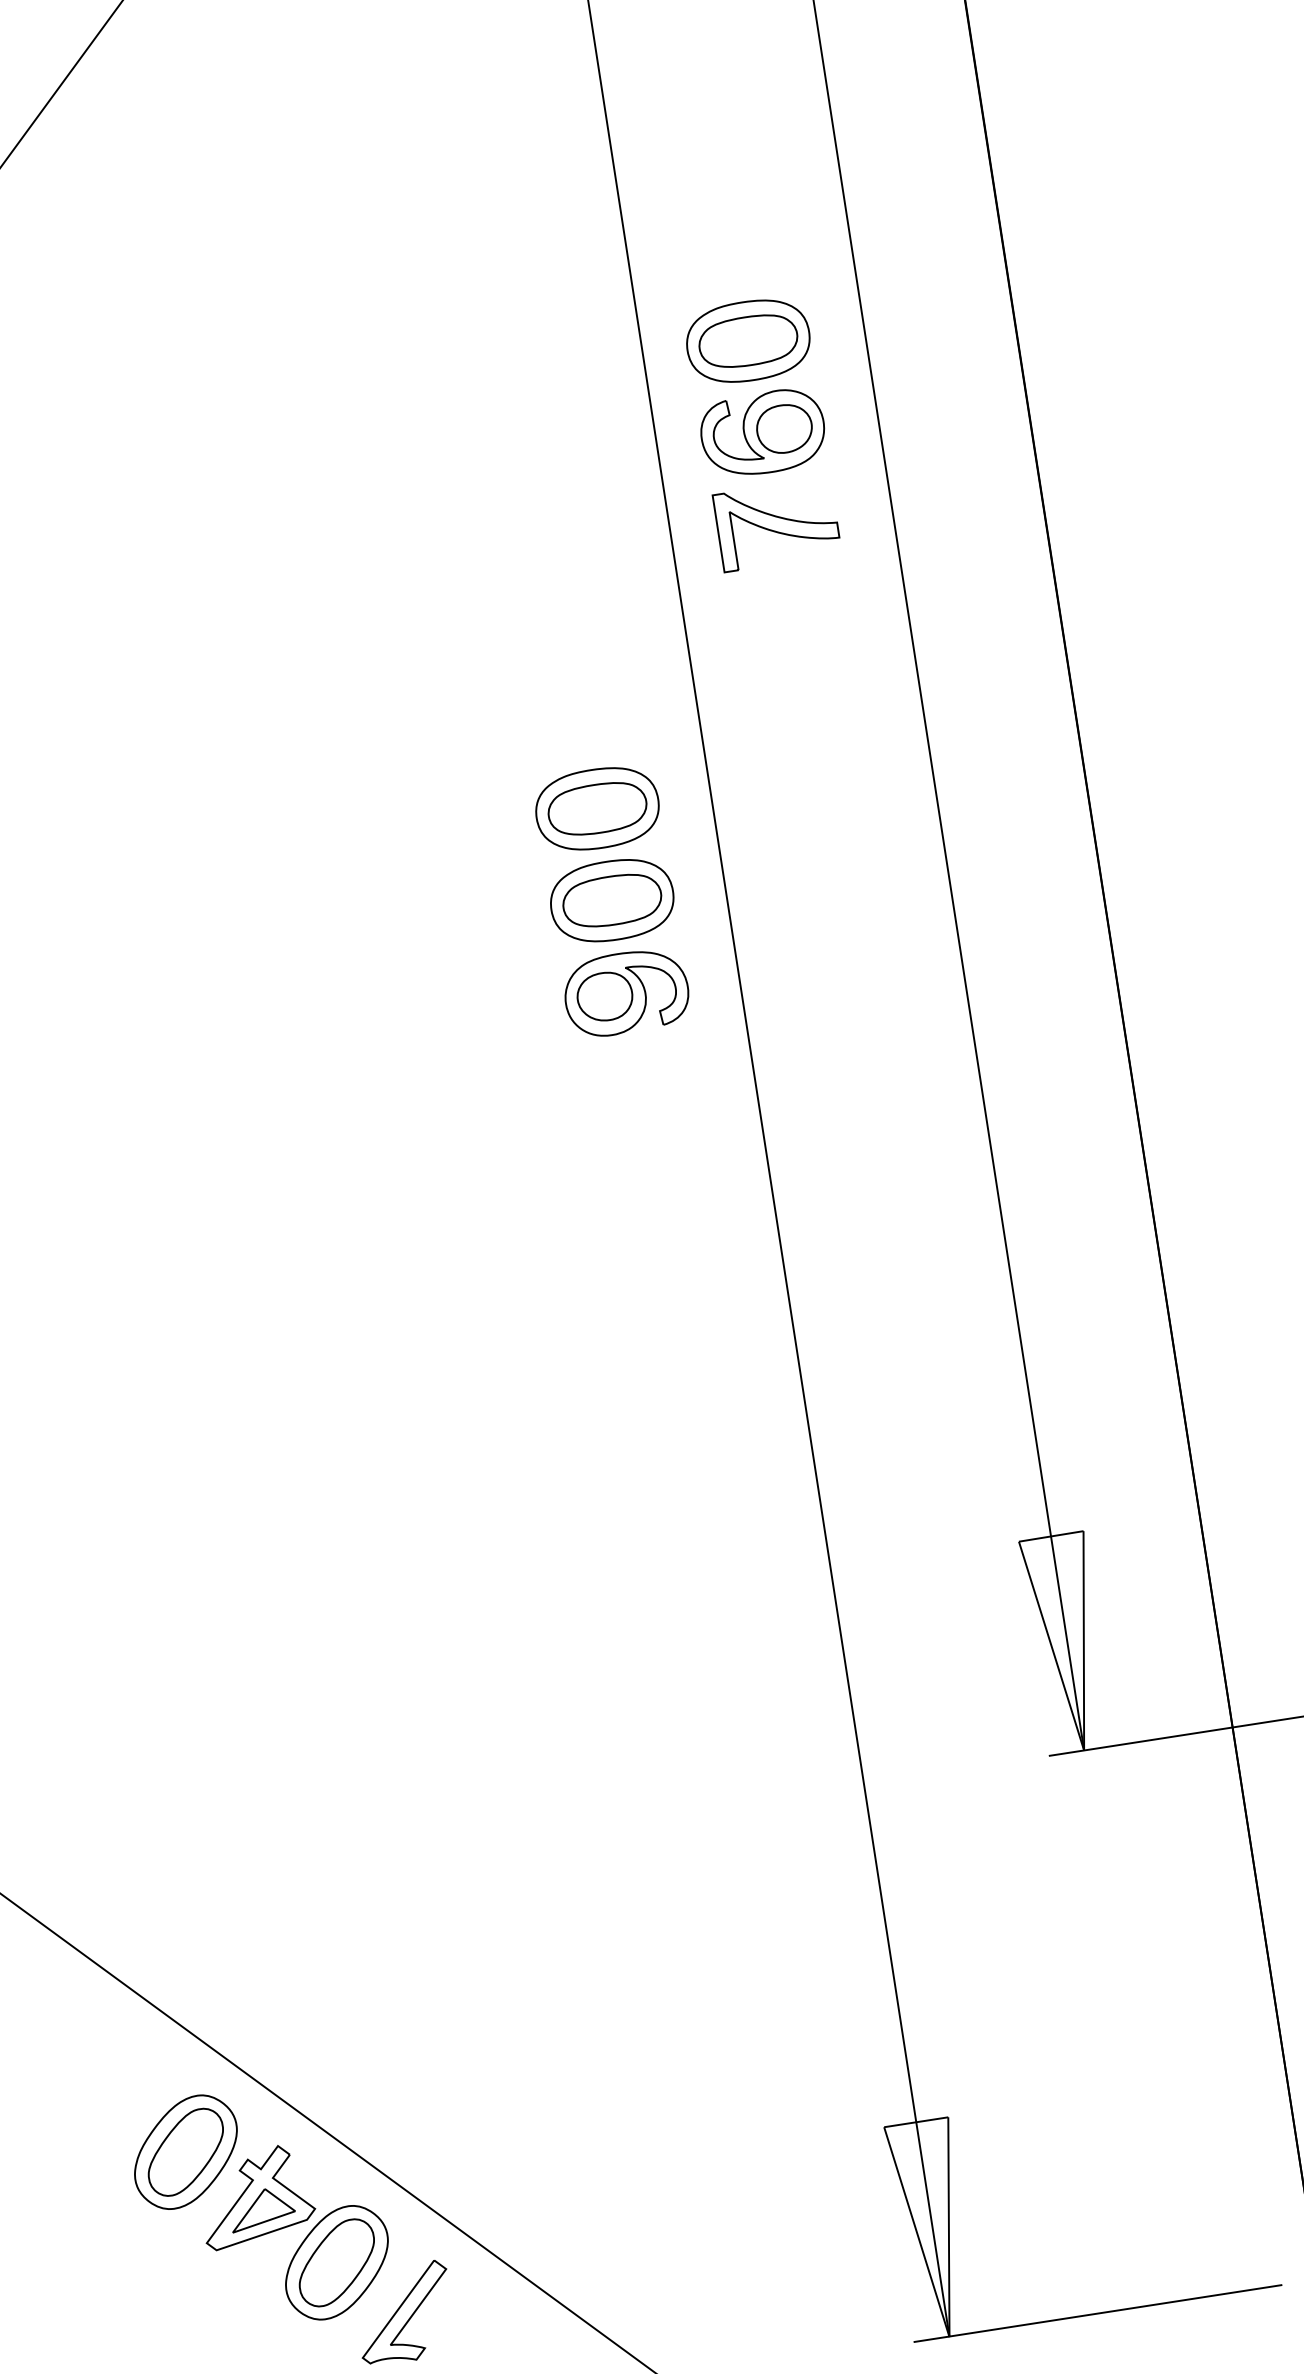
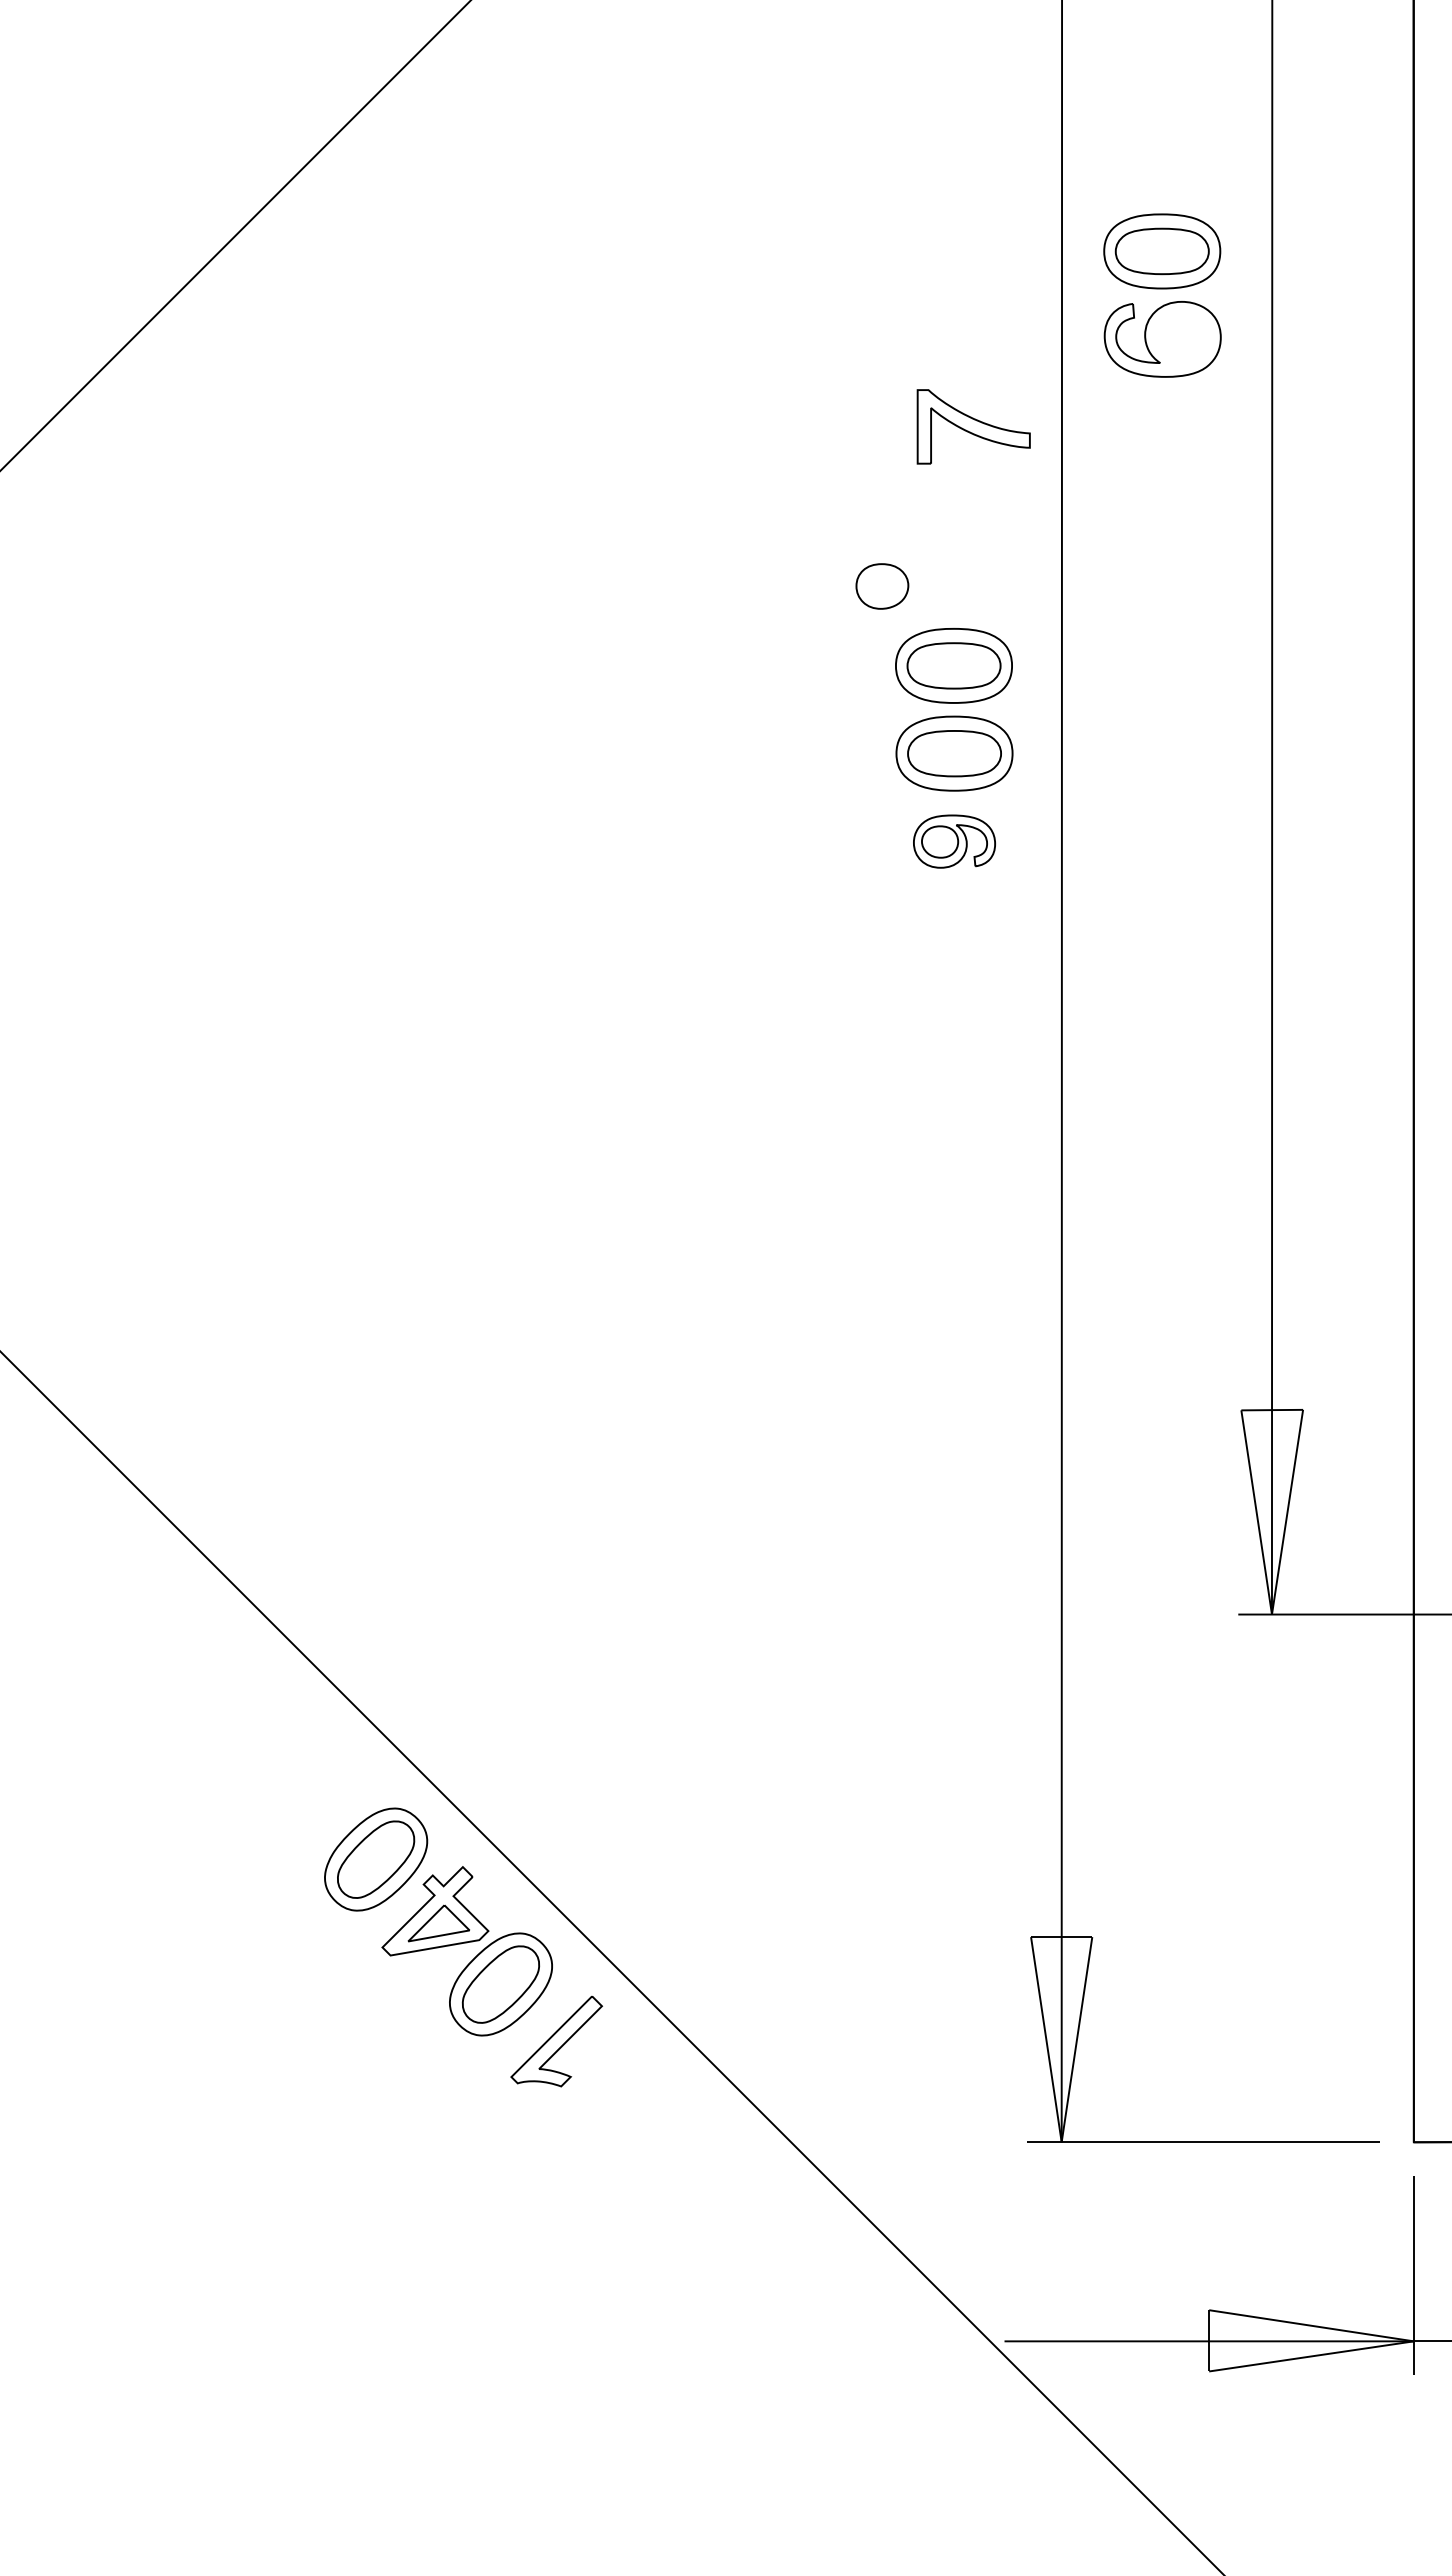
part: (784, 428) -> (882, 586), moved
part: (776, 524) -> (973, 426), moved
part: (626, 992) -> (954, 841), size x0.7

